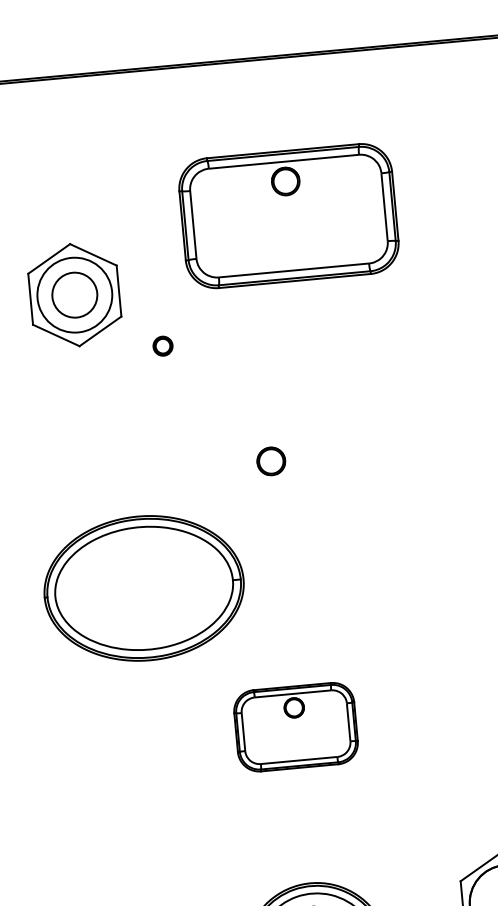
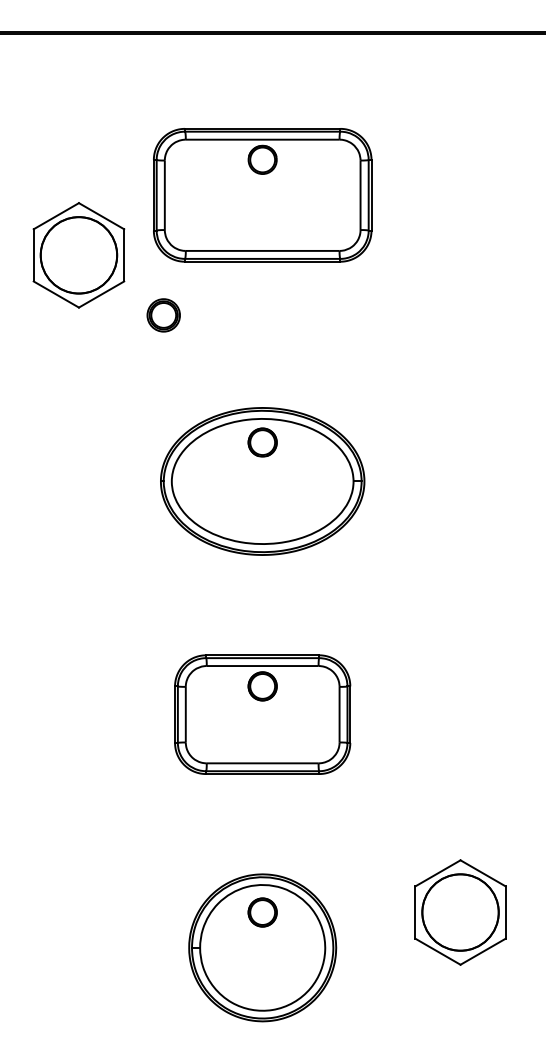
part: (288, 216) -> (262, 195), moved
circle: (74, 295) -> (78, 255), size x1.67
part: (162, 346) -> (163, 315), size x1.67
part: (143, 588) -> (262, 481), moved
part: (295, 727) -> (262, 714), size x1.43

